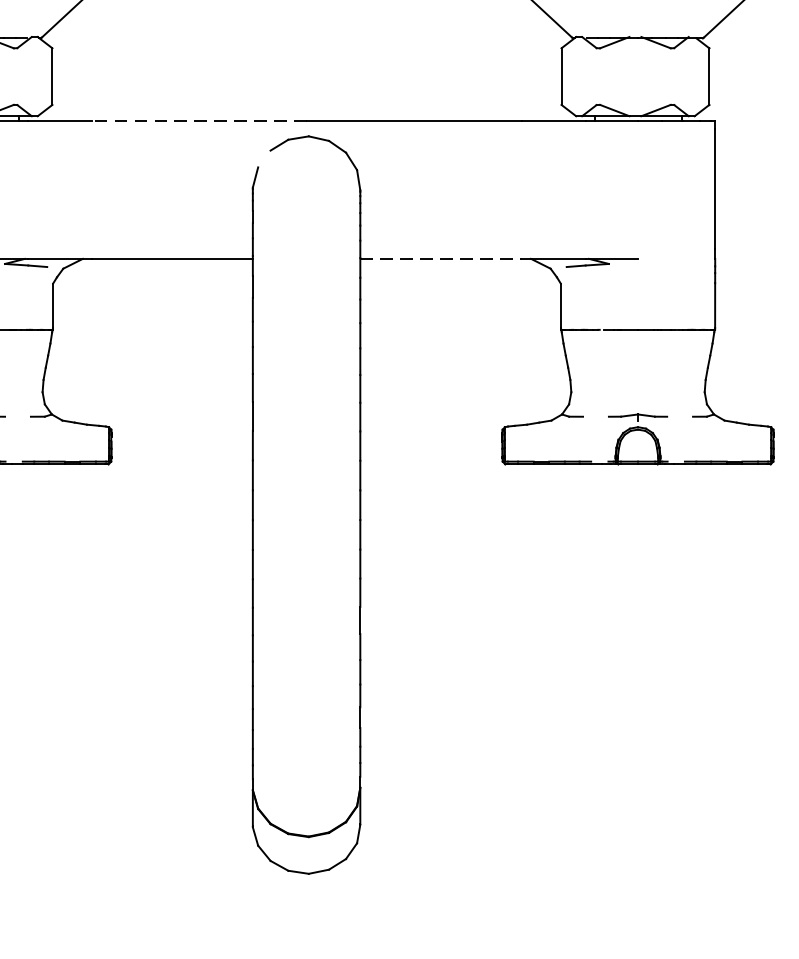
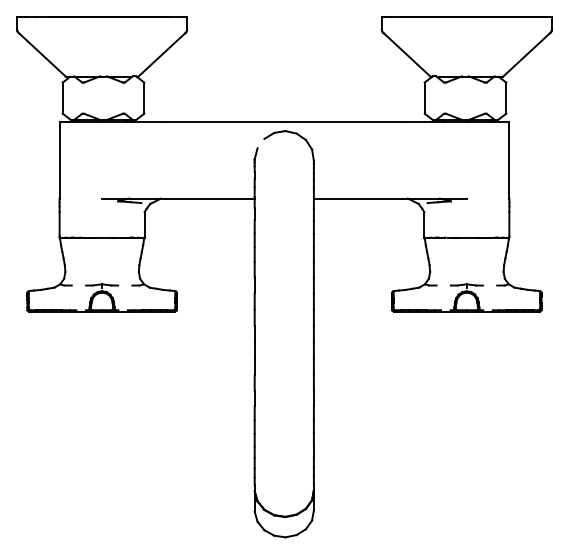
line: (198, 120) -> (224, 122), dashed -> solid
line: (441, 258) -> (358, 198), dashed -> solid

